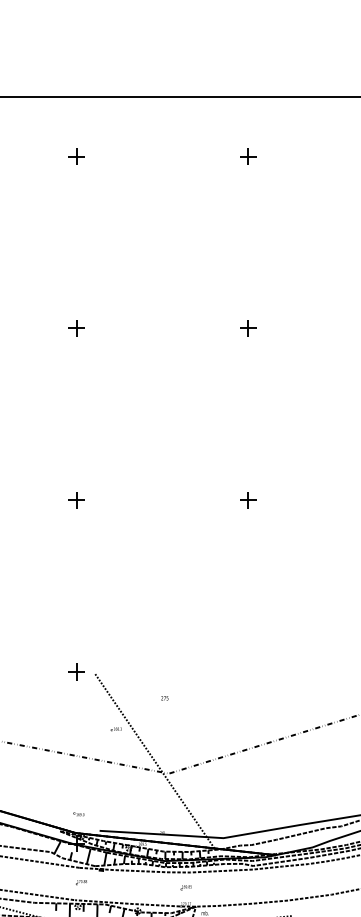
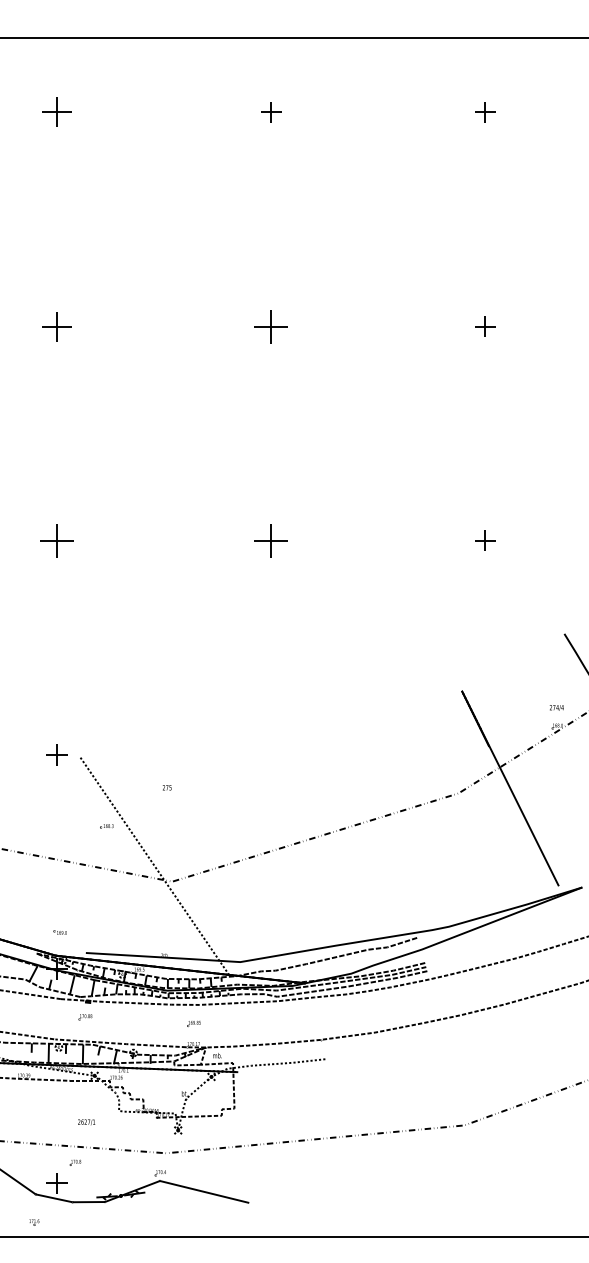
part: (76, 156) -> (56, 112), size x1.4
part: (76, 328) -> (56, 326), size x1.4
part: (248, 328) -> (271, 326), size x1.6
part: (76, 499) -> (56, 540), size x1.6
part: (248, 499) -> (271, 540), size x1.6
part: (81, 882) -> (85, 1017), moved

